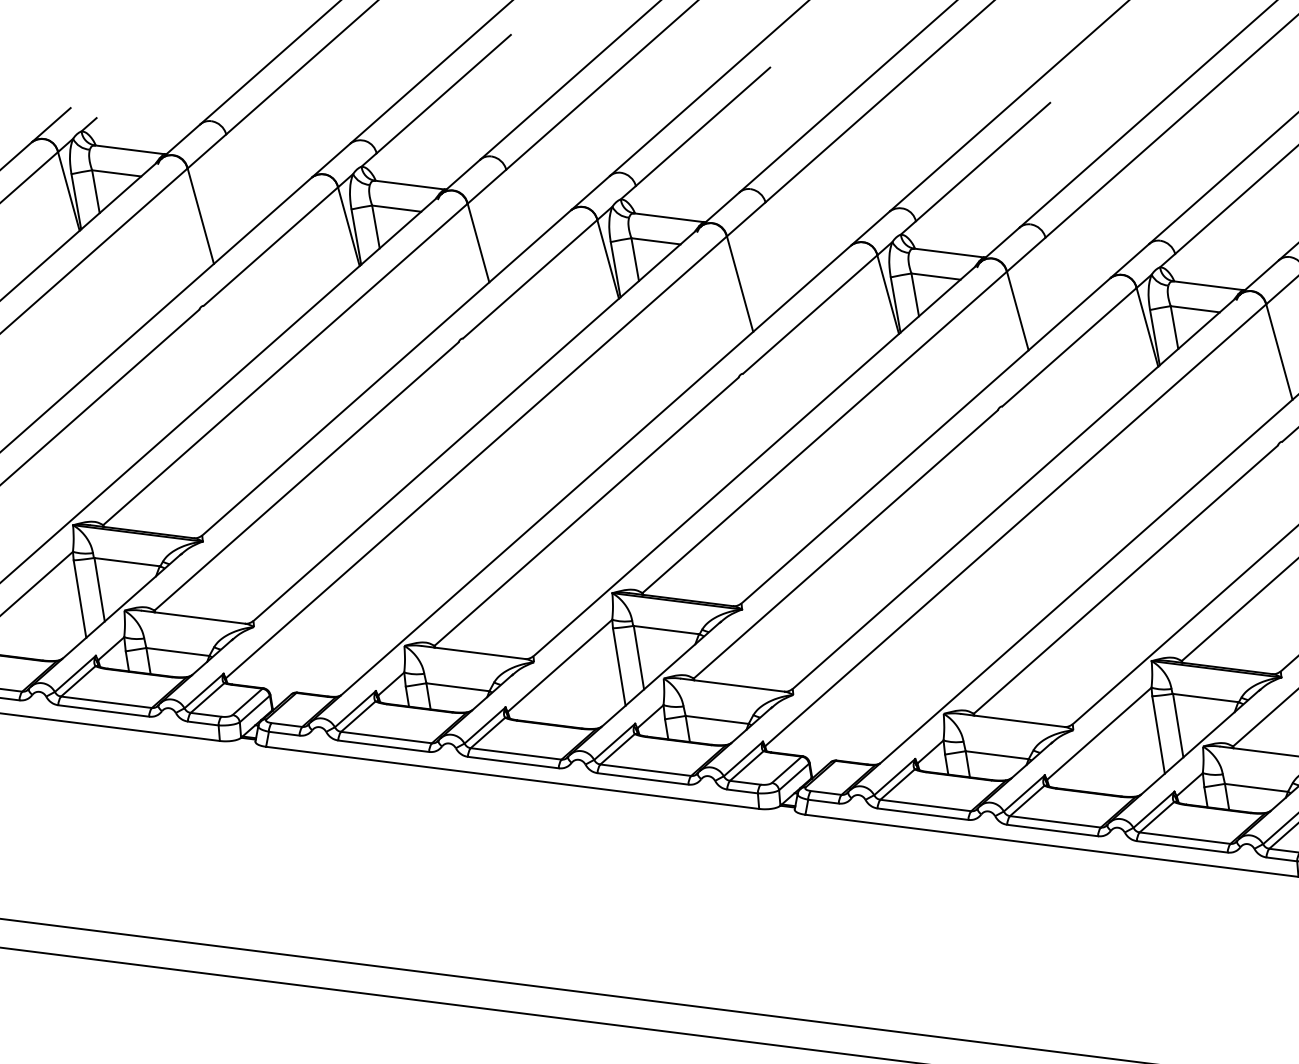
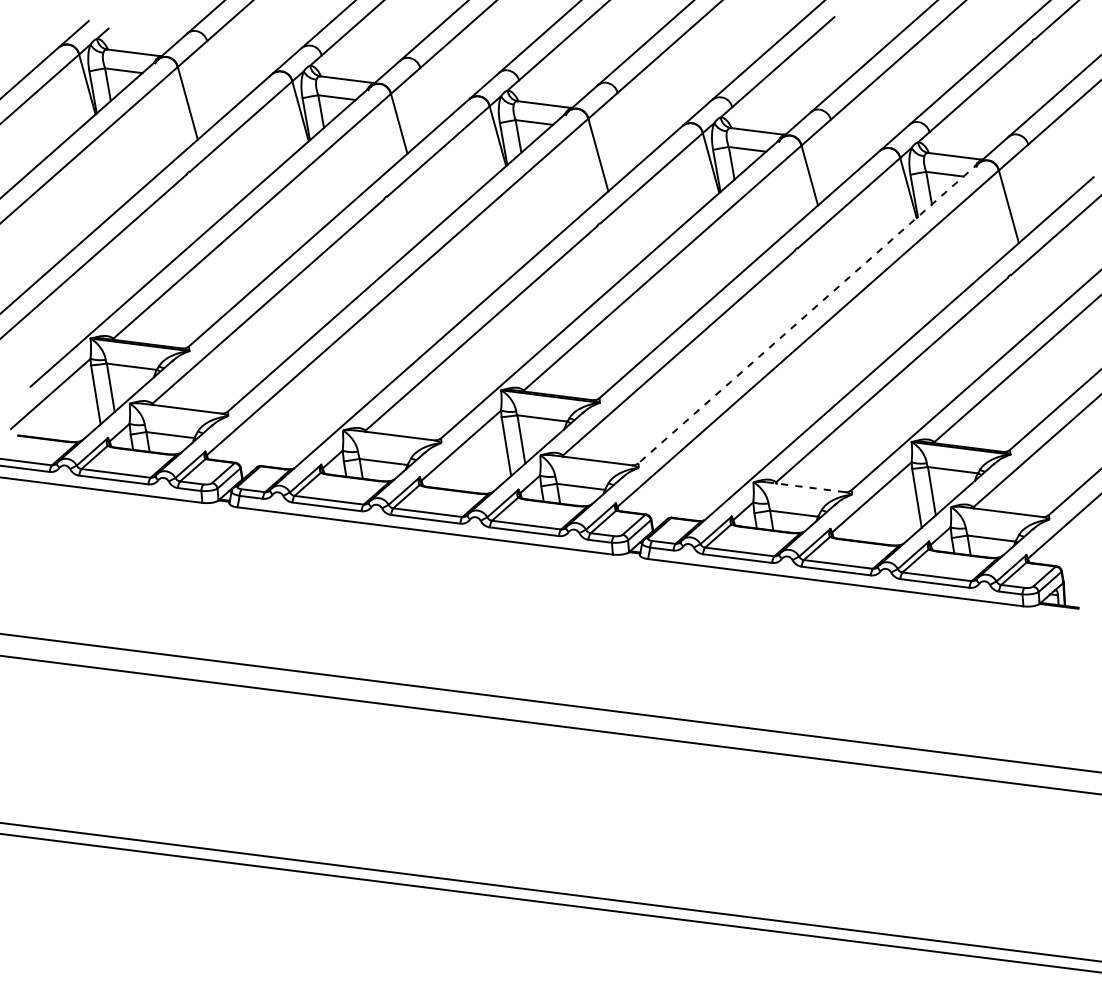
line: (1016, 492) -> (808, 313), solid -> dashed
line: (1012, 720) -> (805, 487), solid -> dashed

